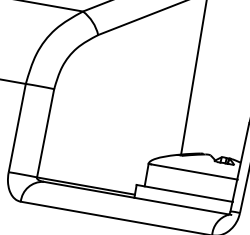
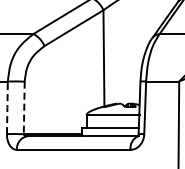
line: (17, 127) -> (7, 107), solid -> dashed
line: (45, 134) -> (24, 108), solid -> dashed

